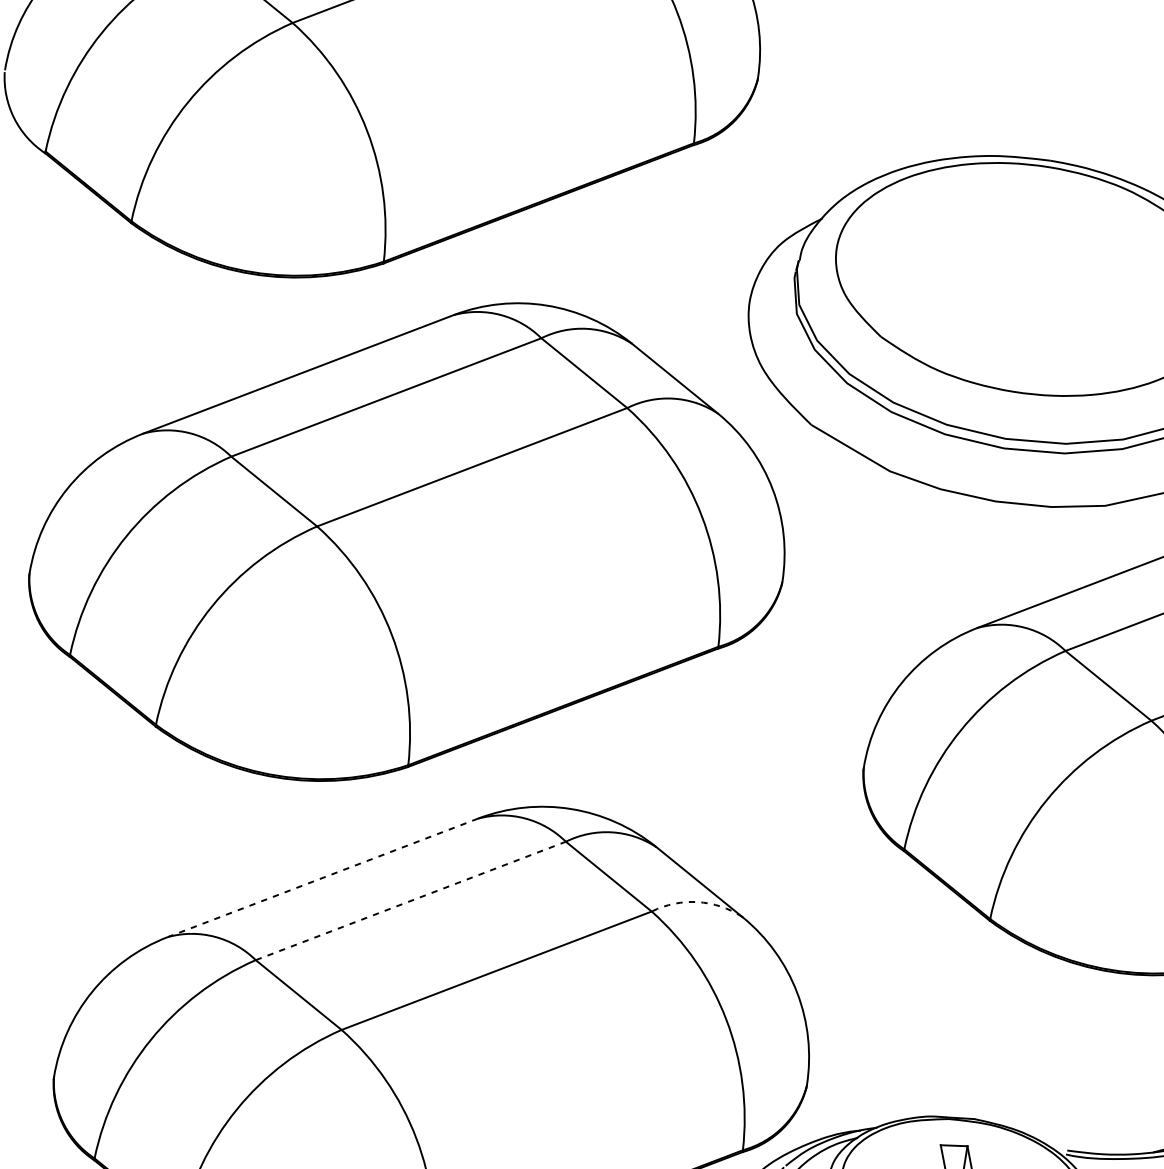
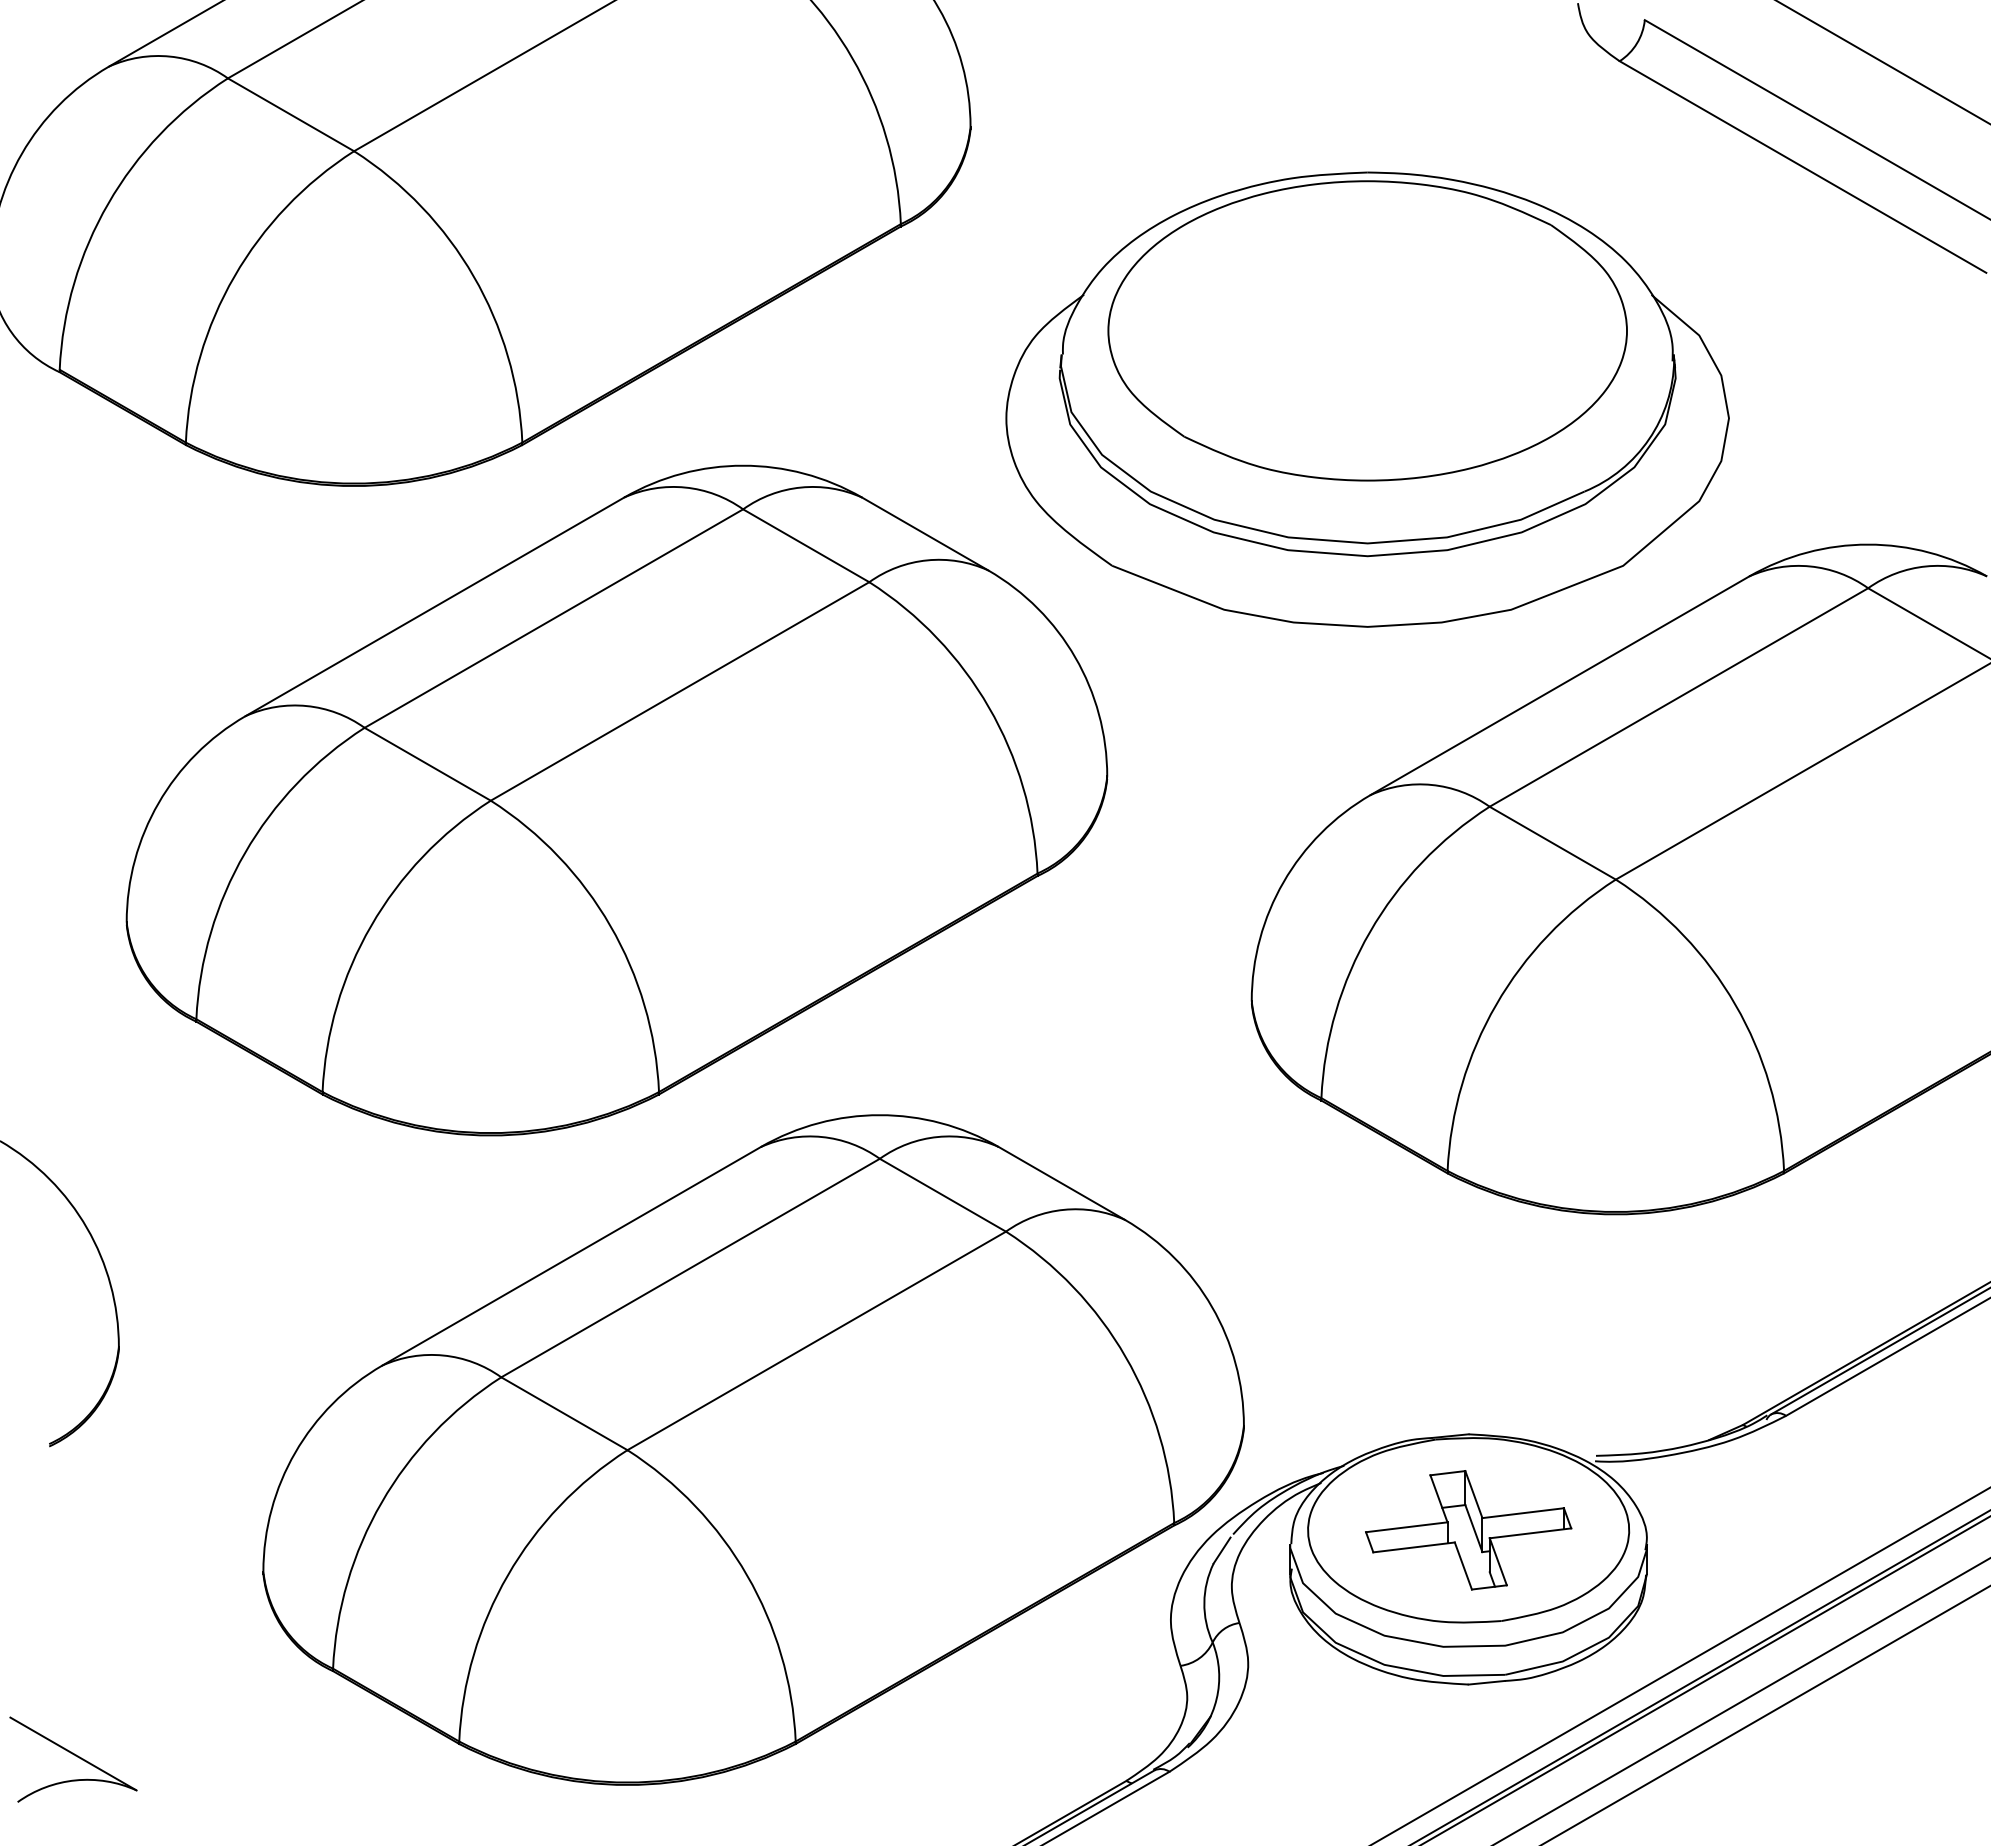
line: (322, 877) -> (571, 1256), dashed -> solid
line: (410, 901) -> (690, 1268), dashed -> solid
arc: (697, 901) -> (1063, 1209), dashed -> solid

